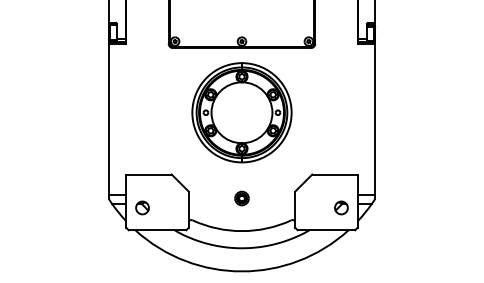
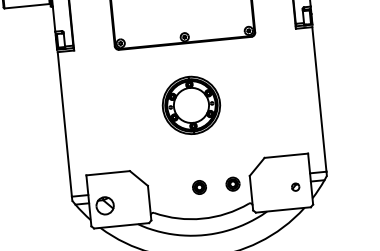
part: (241, 112) -> (190, 105), size x0.6
part: (276, 198) -> (232, 184), added
part: (142, 207) -> (105, 205), size x1.4
part: (341, 207) -> (295, 186), size x0.6

